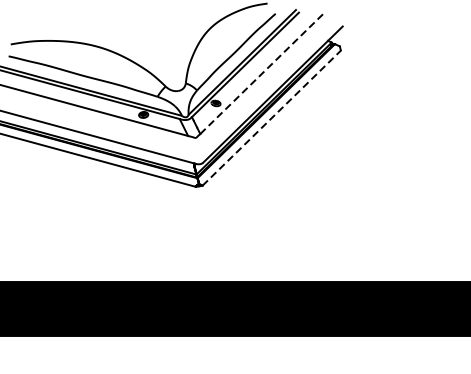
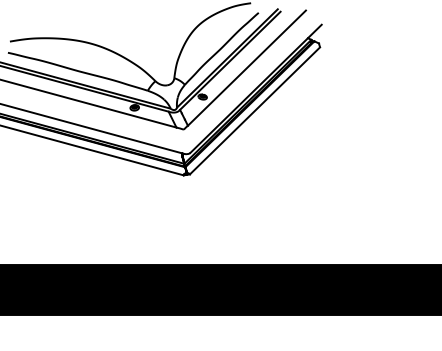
line: (263, 72) -> (247, 67), dashed -> solid
line: (272, 117) -> (255, 110), dashed -> solid

